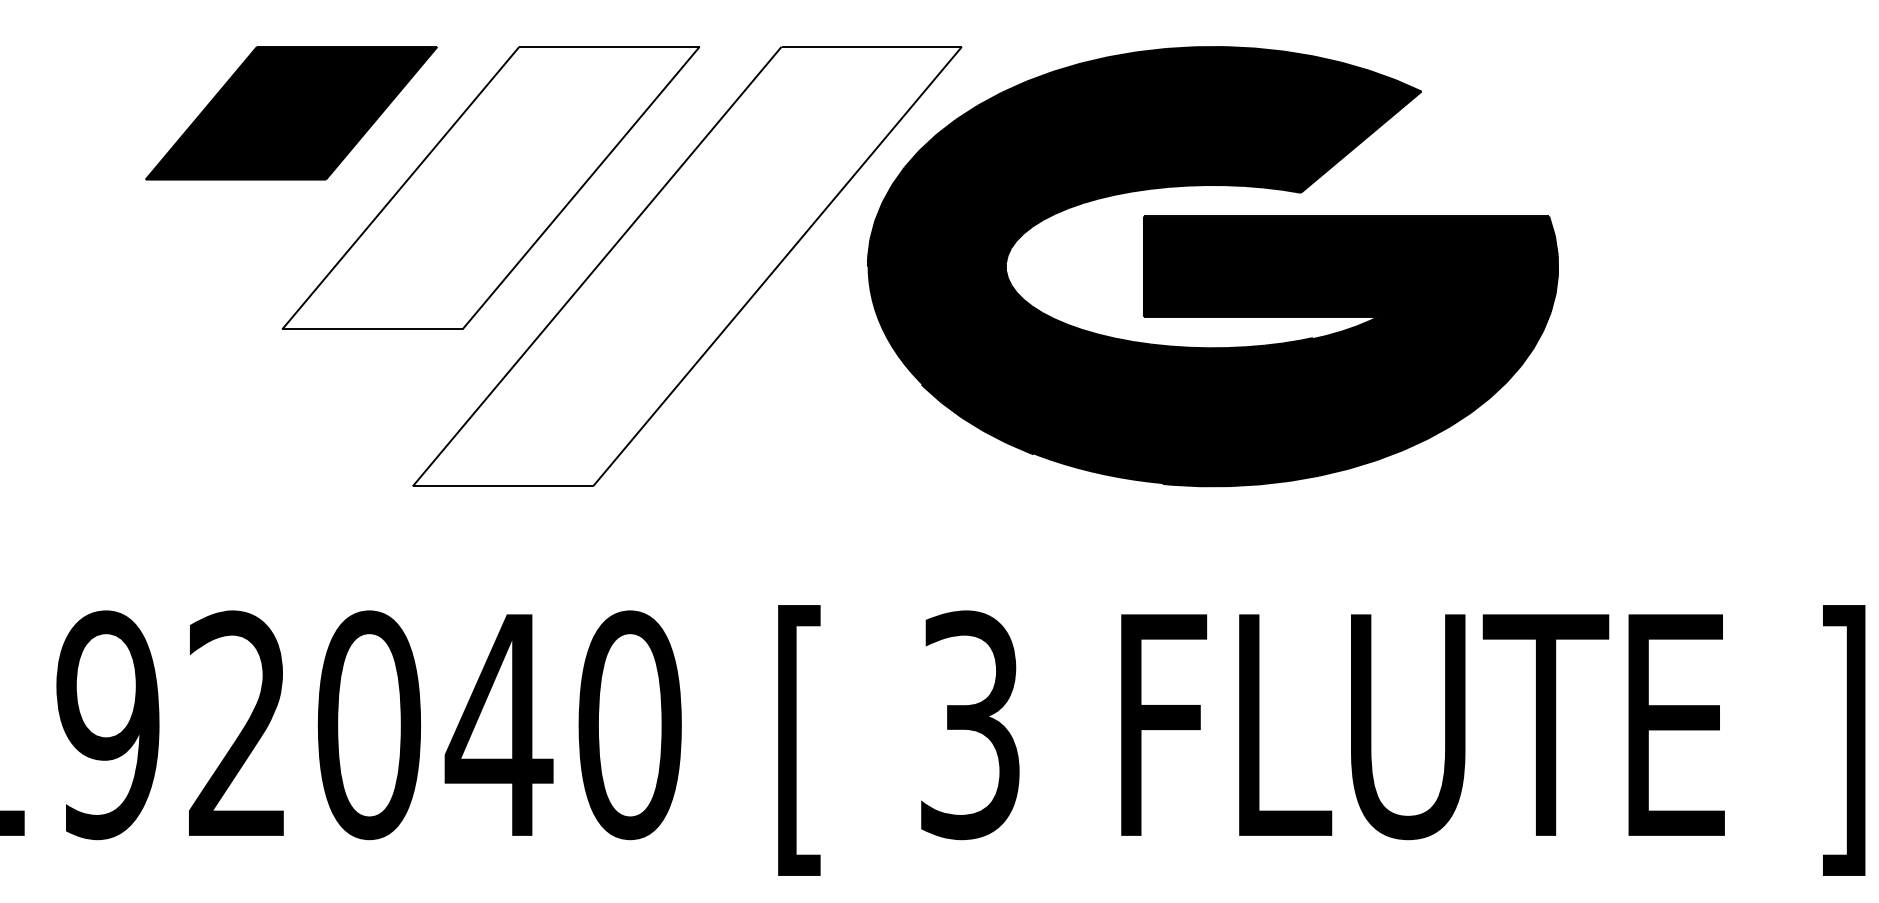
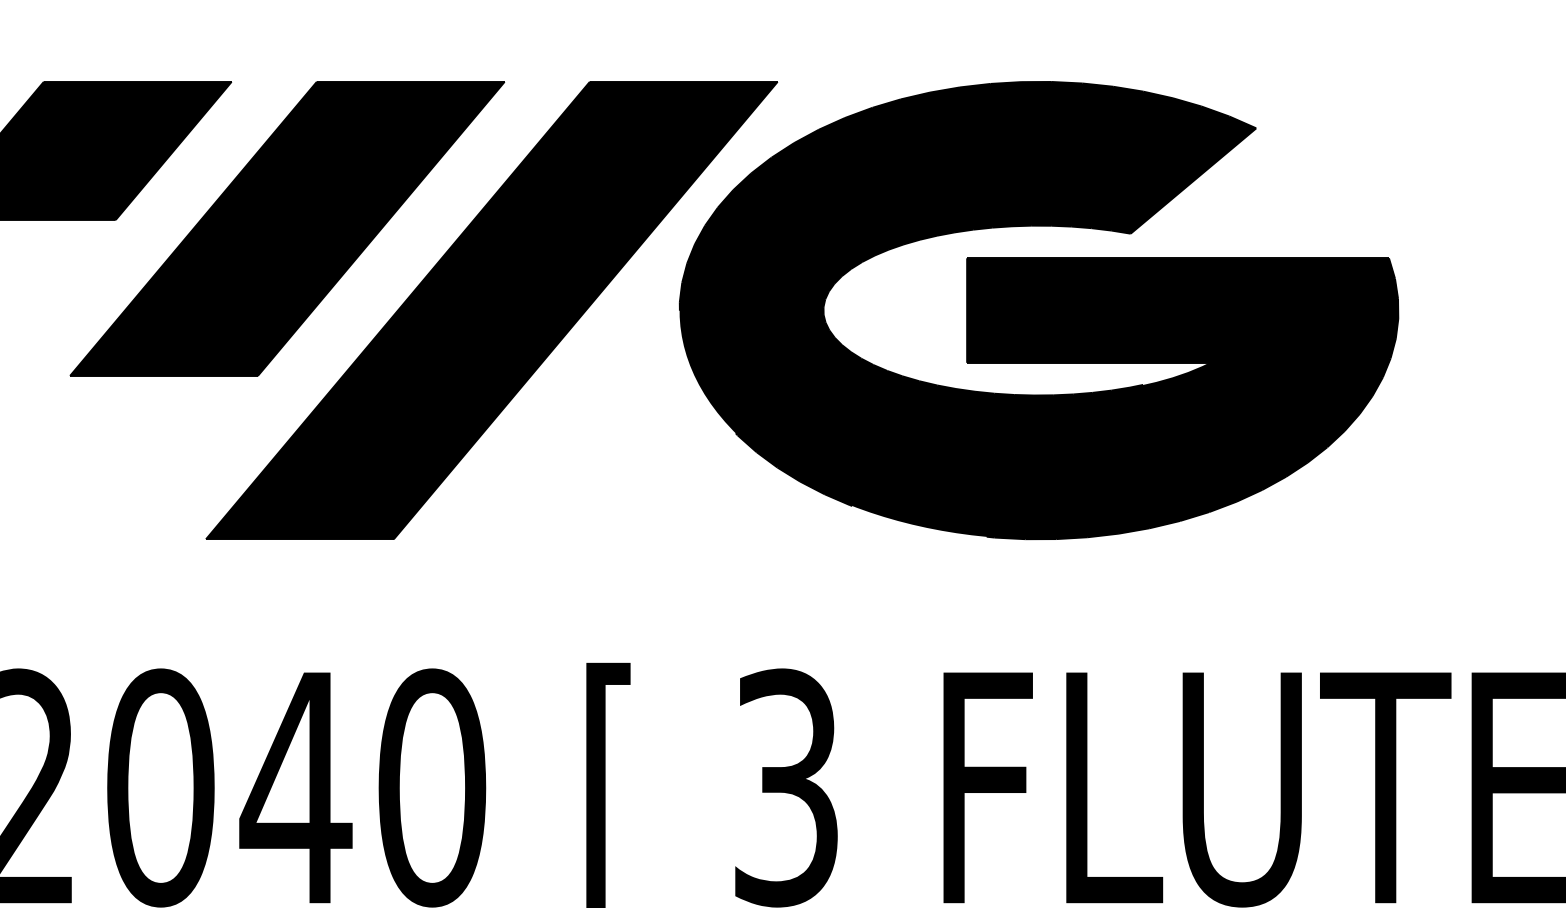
fill: (490, 187) -> (286, 228), added
fill: (686, 266) -> (490, 310), added

